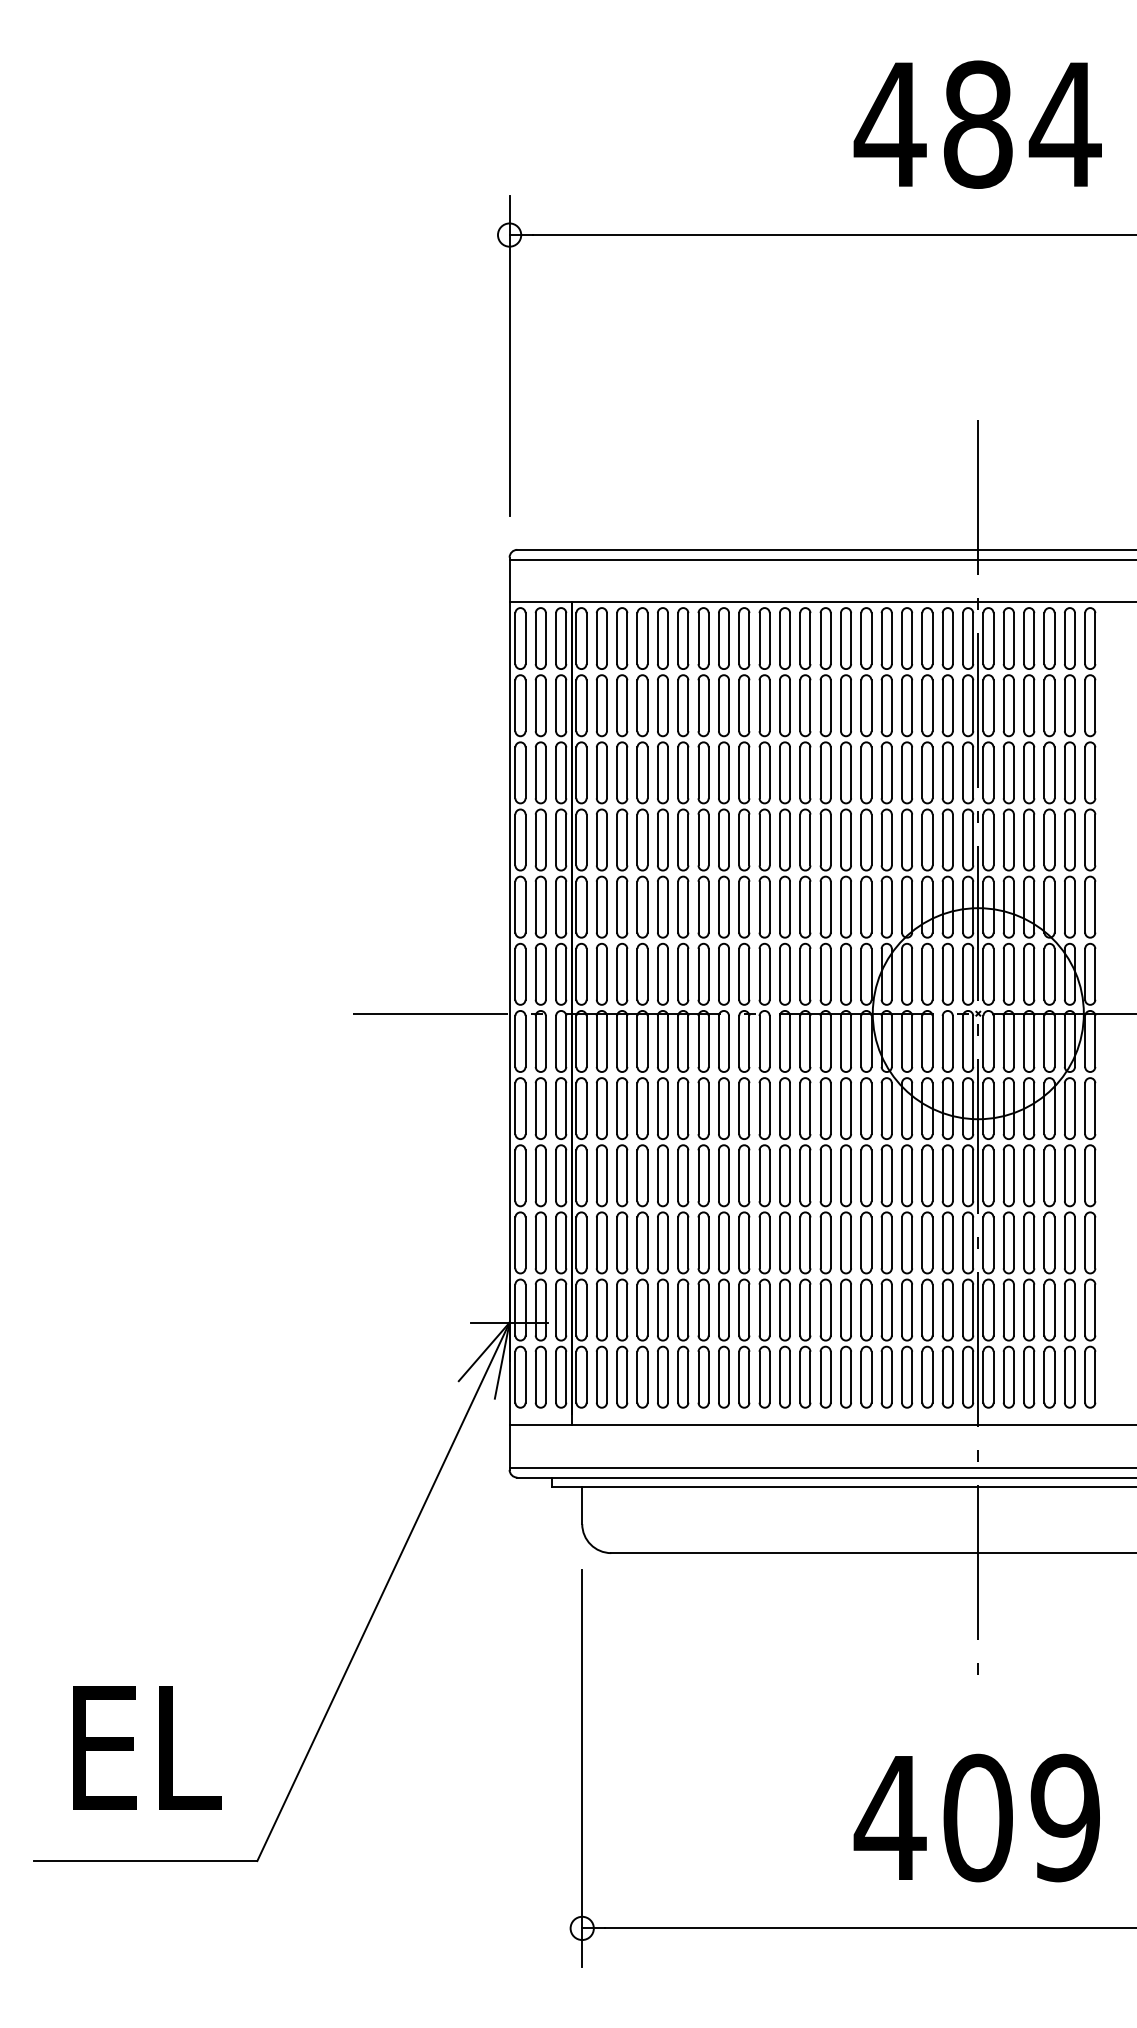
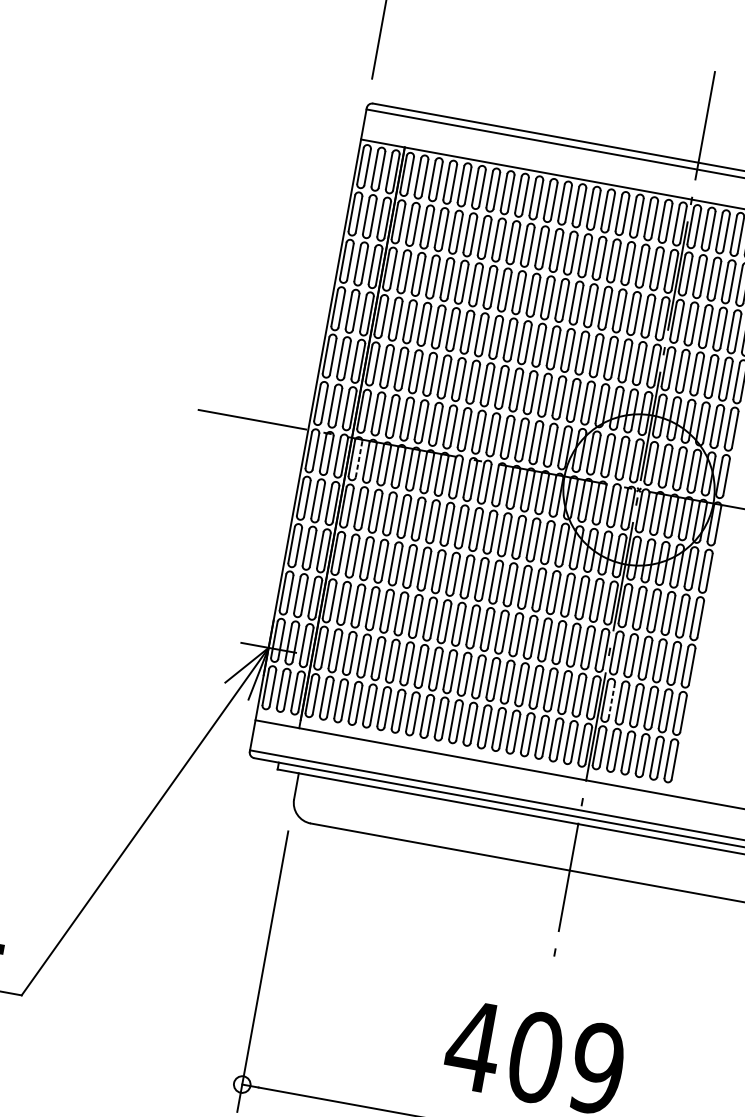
line: (586, 1041) -> (358, 459), solid -> dashed
line: (993, 1310) -> (611, 701), solid -> dashed

